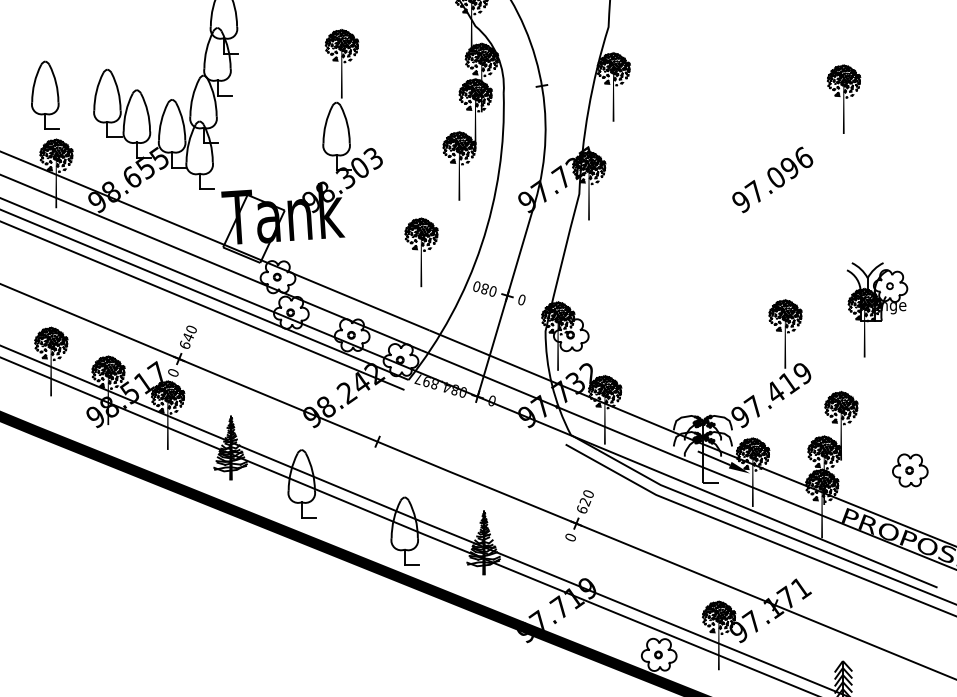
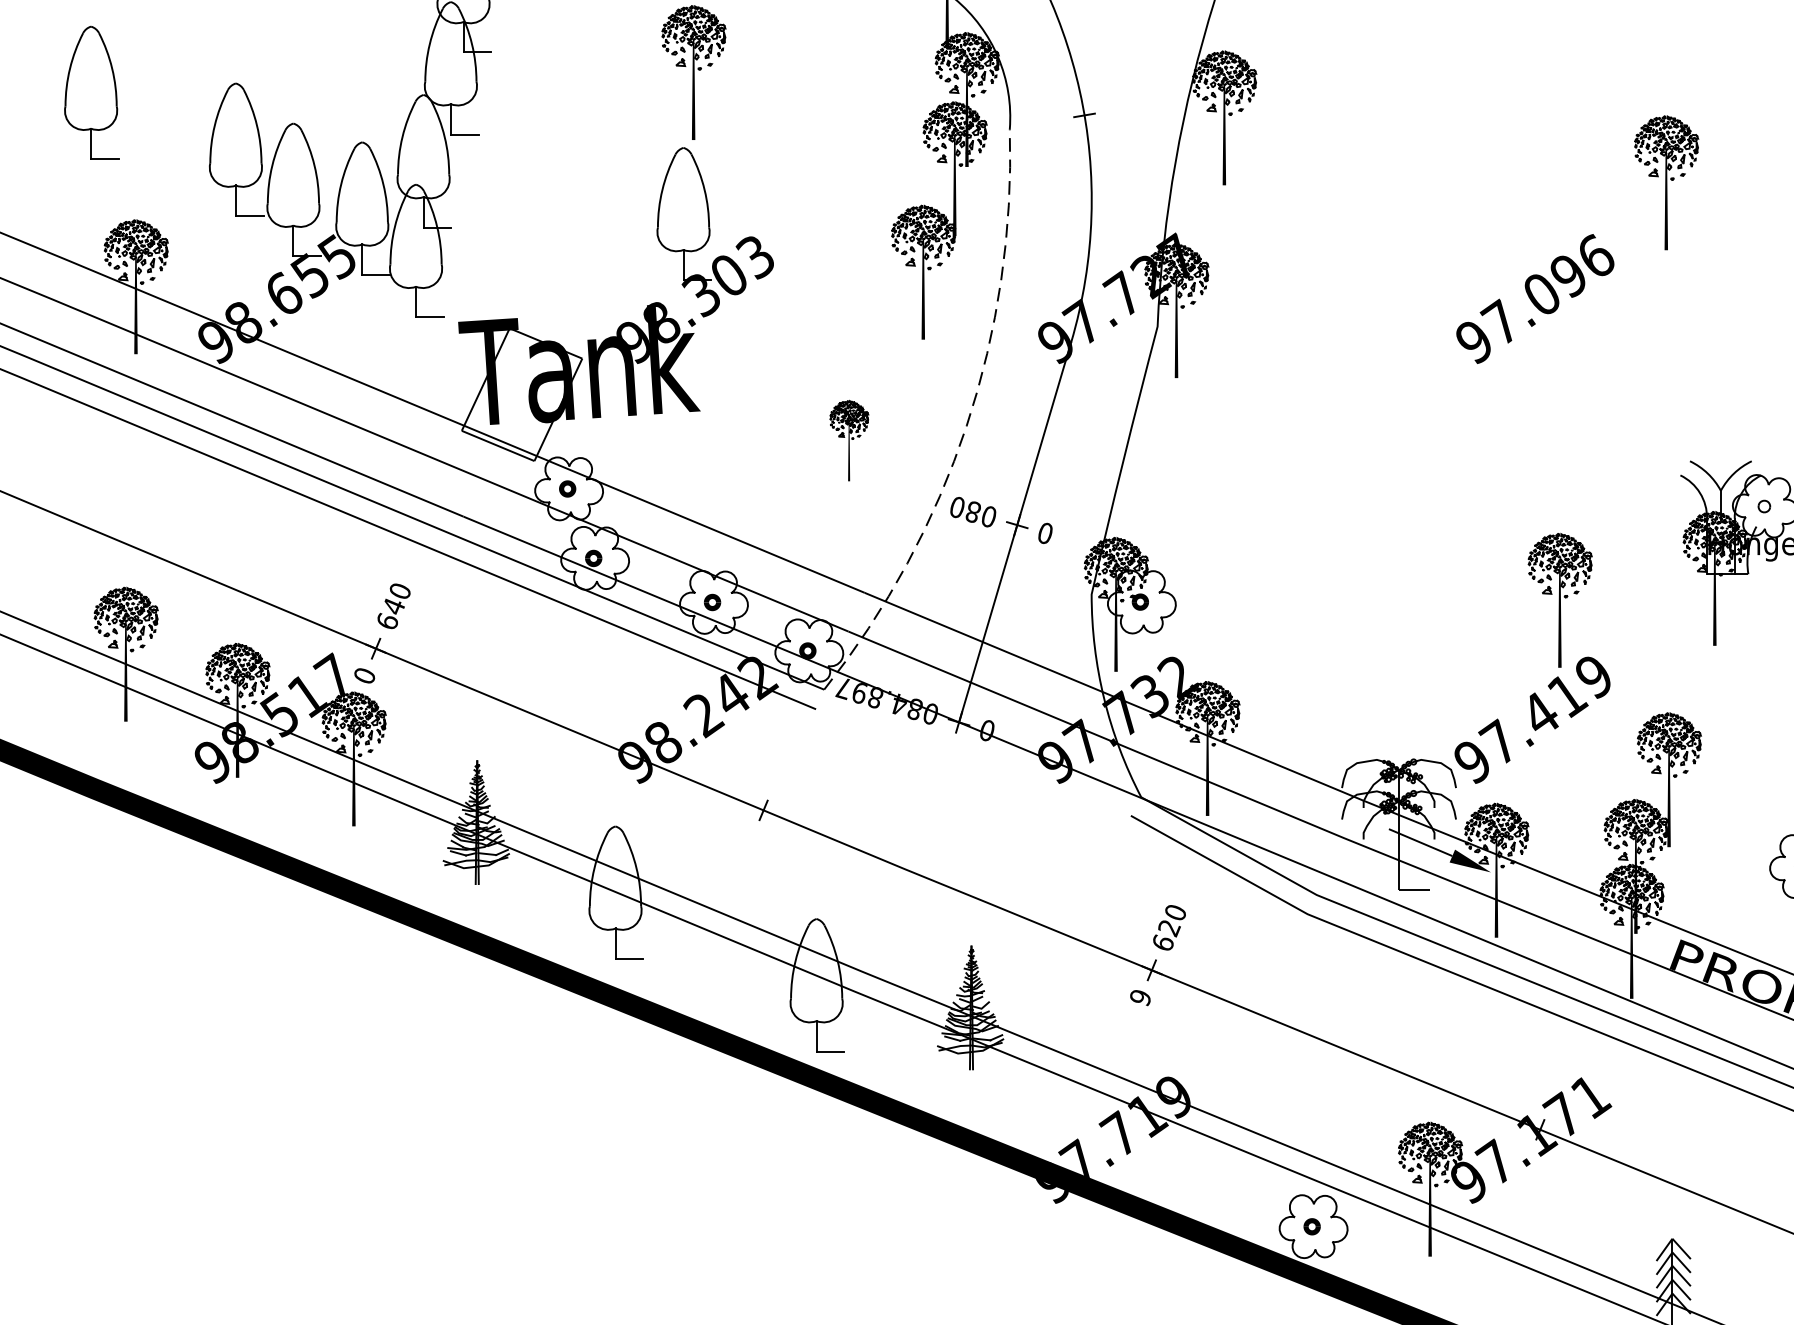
part: (45, 94) -> (91, 91), moved
part: (843, 98) -> (1665, 180), moved
line: (481, 244) -> (966, 425), solid -> dashed
part: (421, 252) -> (849, 440), size x0.6
text: (570, 538) -> (1140, 999), 0 -> 9

